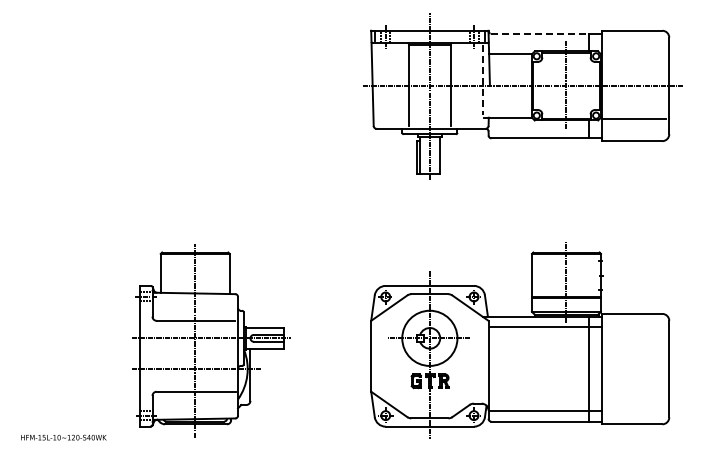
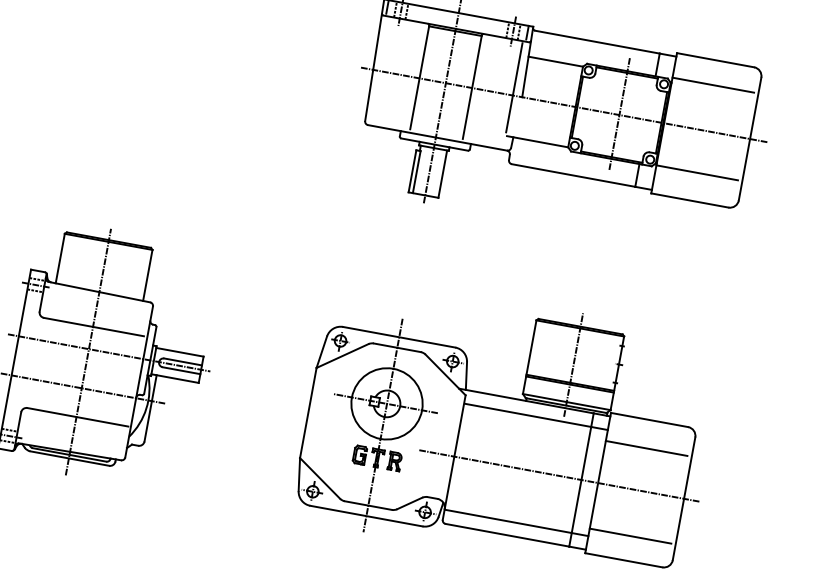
line: (539, 33) -> (597, 42), dashed -> solid
line: (633, 50) -> (712, 85), added
line: (482, 80) -> (514, 88), dashed -> solid
line: (633, 336) -> (646, 449), added
line: (570, 369) -> (558, 476), added
line: (633, 405) -> (630, 536), added

